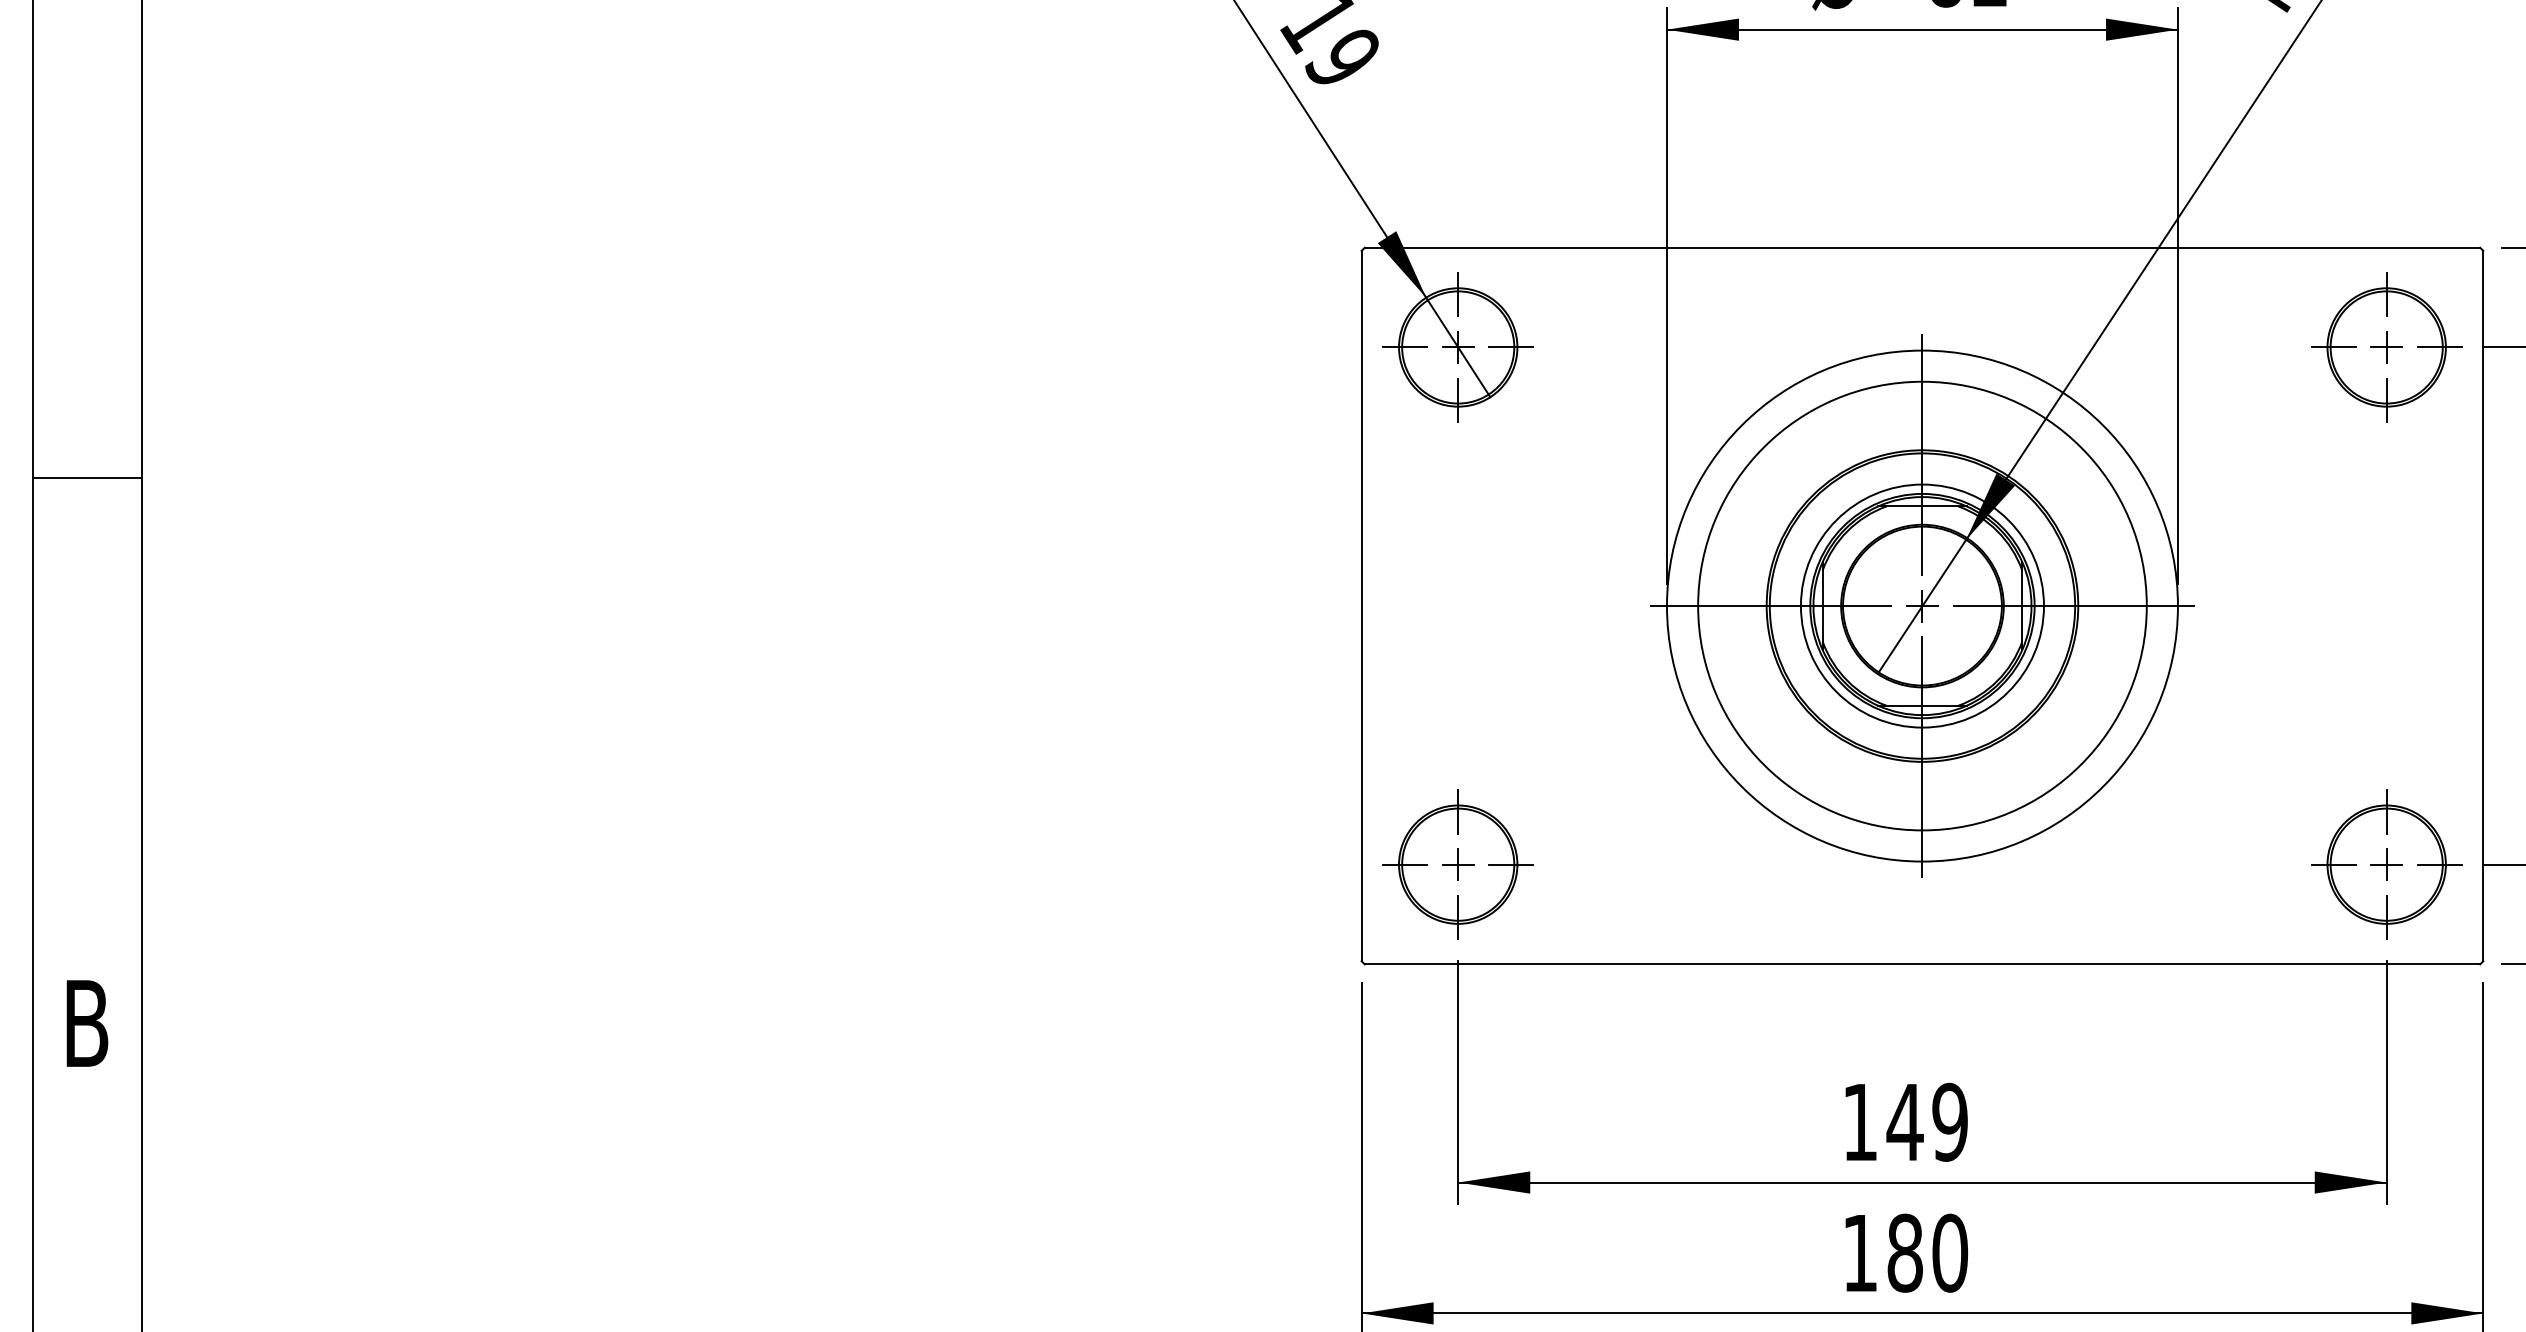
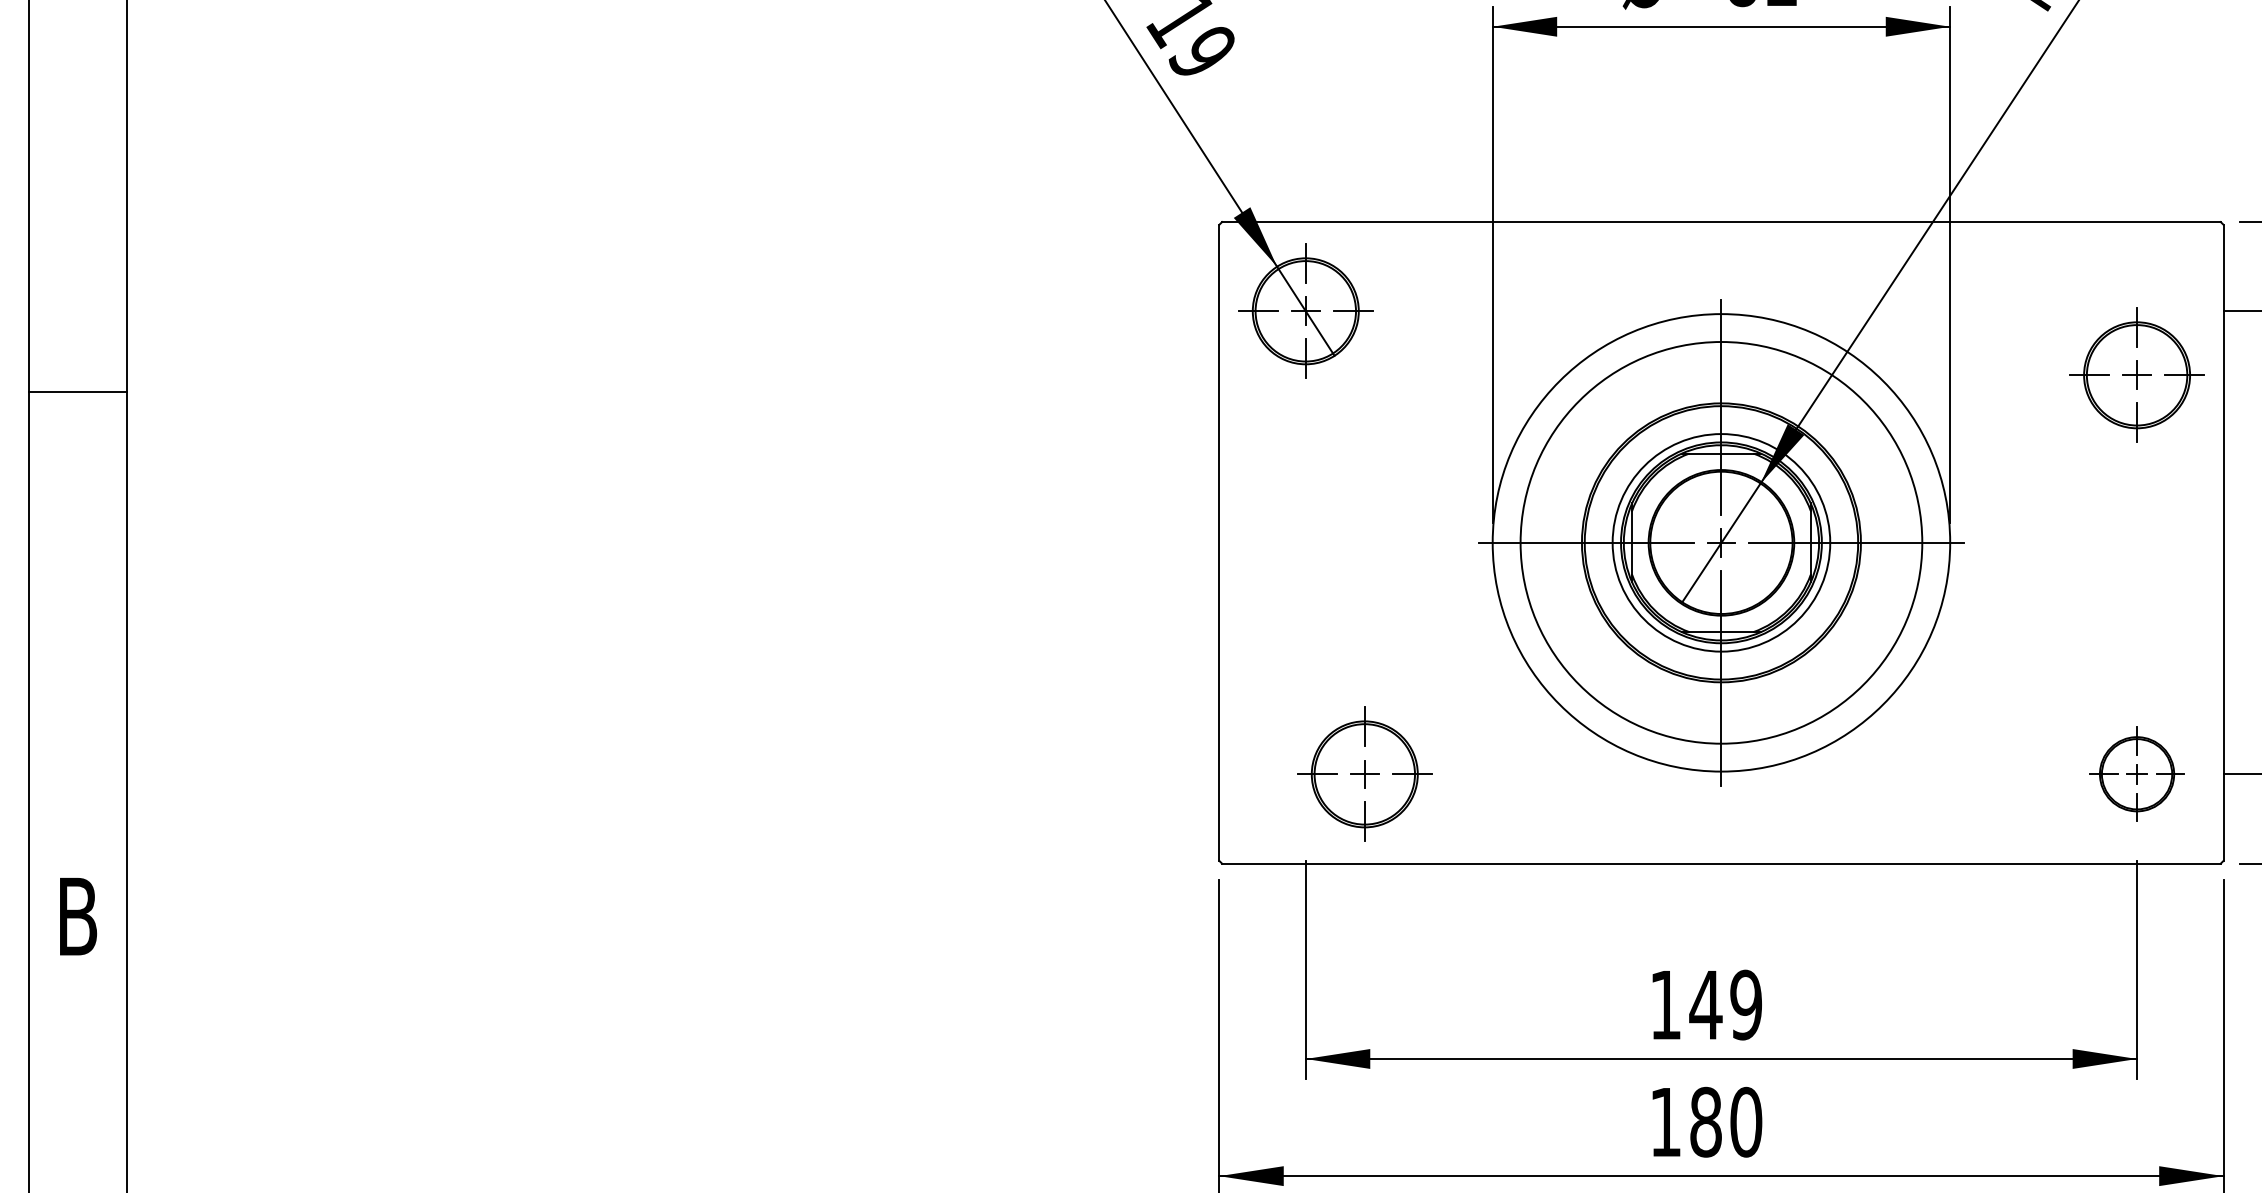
part: (2386, 346) -> (2136, 374), moved
line: (86, 478) -> (77, 392), moved
part: (1457, 863) -> (1364, 773), moved
part: (2386, 863) -> (2136, 773), size x0.7

